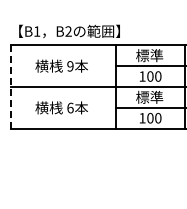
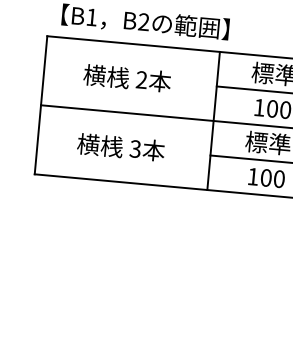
text: (70, 66) -> (141, 80), 9 -> 2
line: (11, 86) -> (41, 104), dashed -> solid
text: (70, 107) -> (135, 148), 6 -> 3

